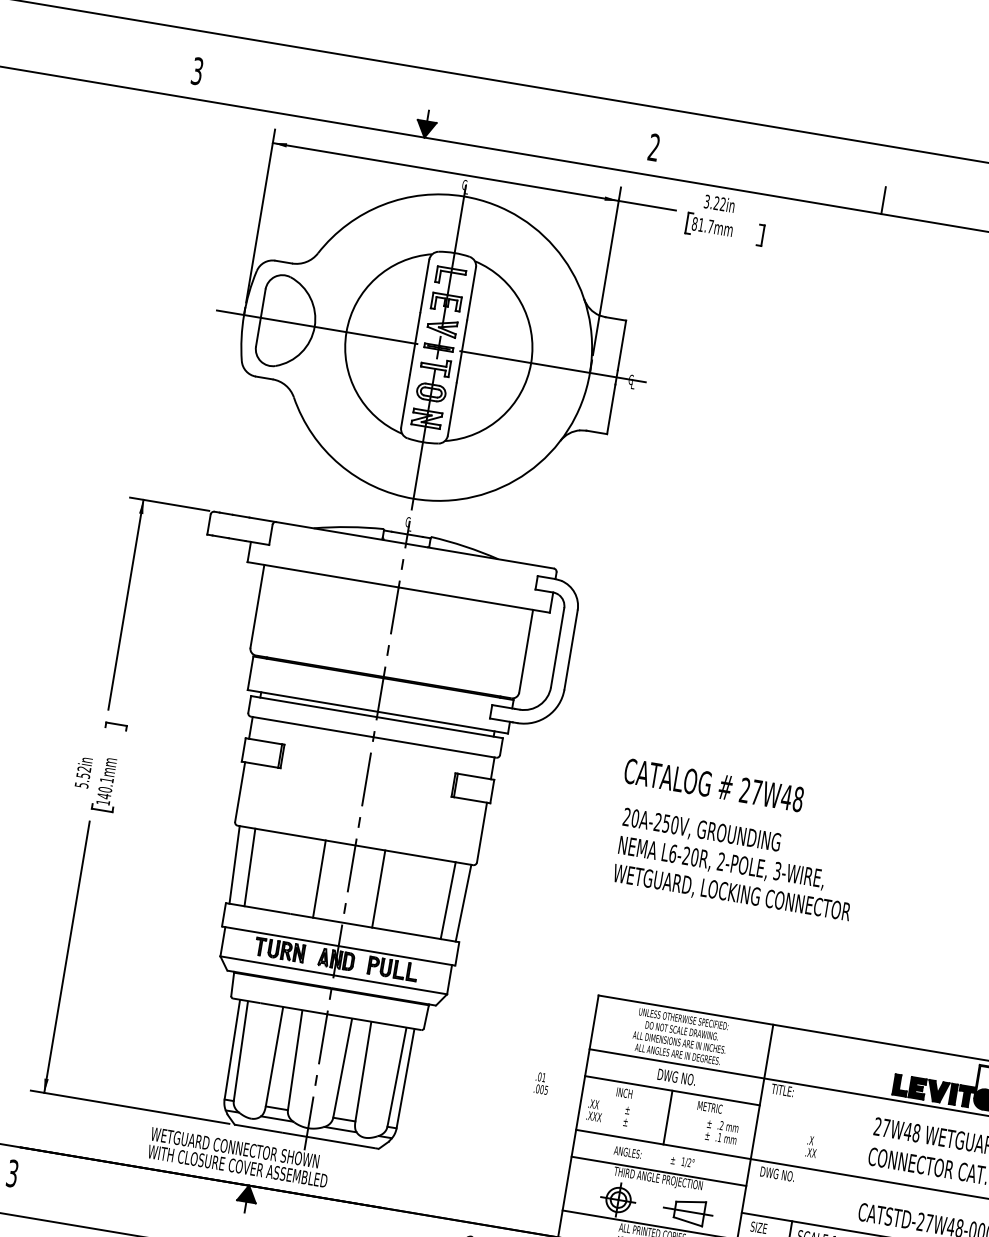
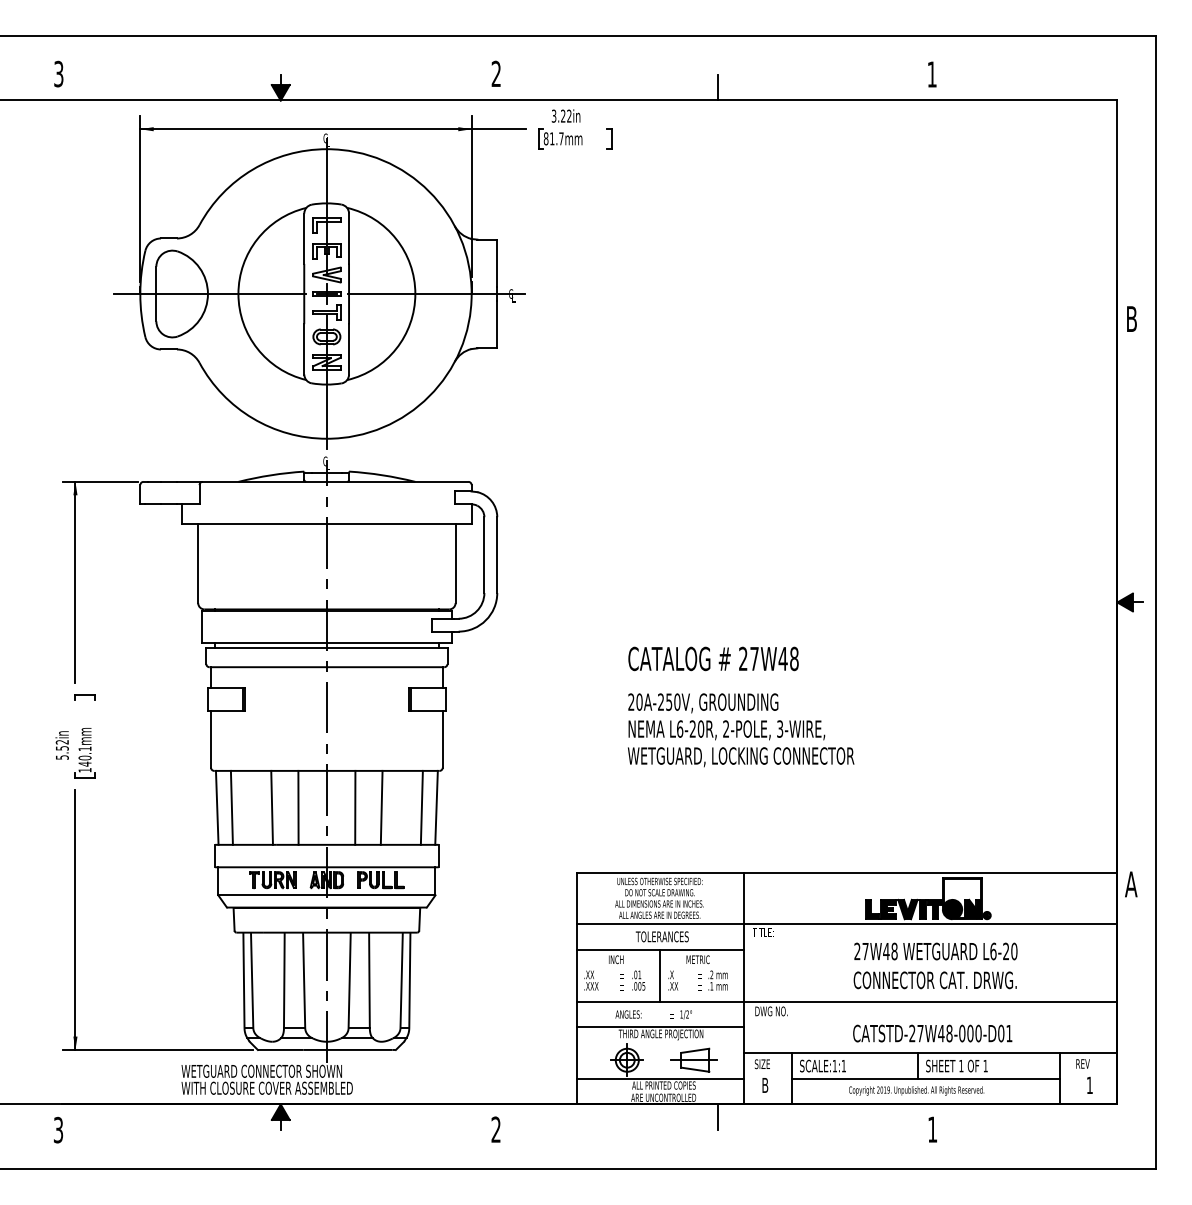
text: (714, 784) -> (713, 658), moved
text: (736, 865) -> (741, 730), moved
line: (291, 874) -> (271, 807), added
line: (406, 893) -> (381, 807), added
text: (675, 1076) -> (661, 936), DWG NO. -> TOLERANCES
text: (541, 1083) -> (638, 980), moved
text: (812, 1146) -> (673, 980), moved

